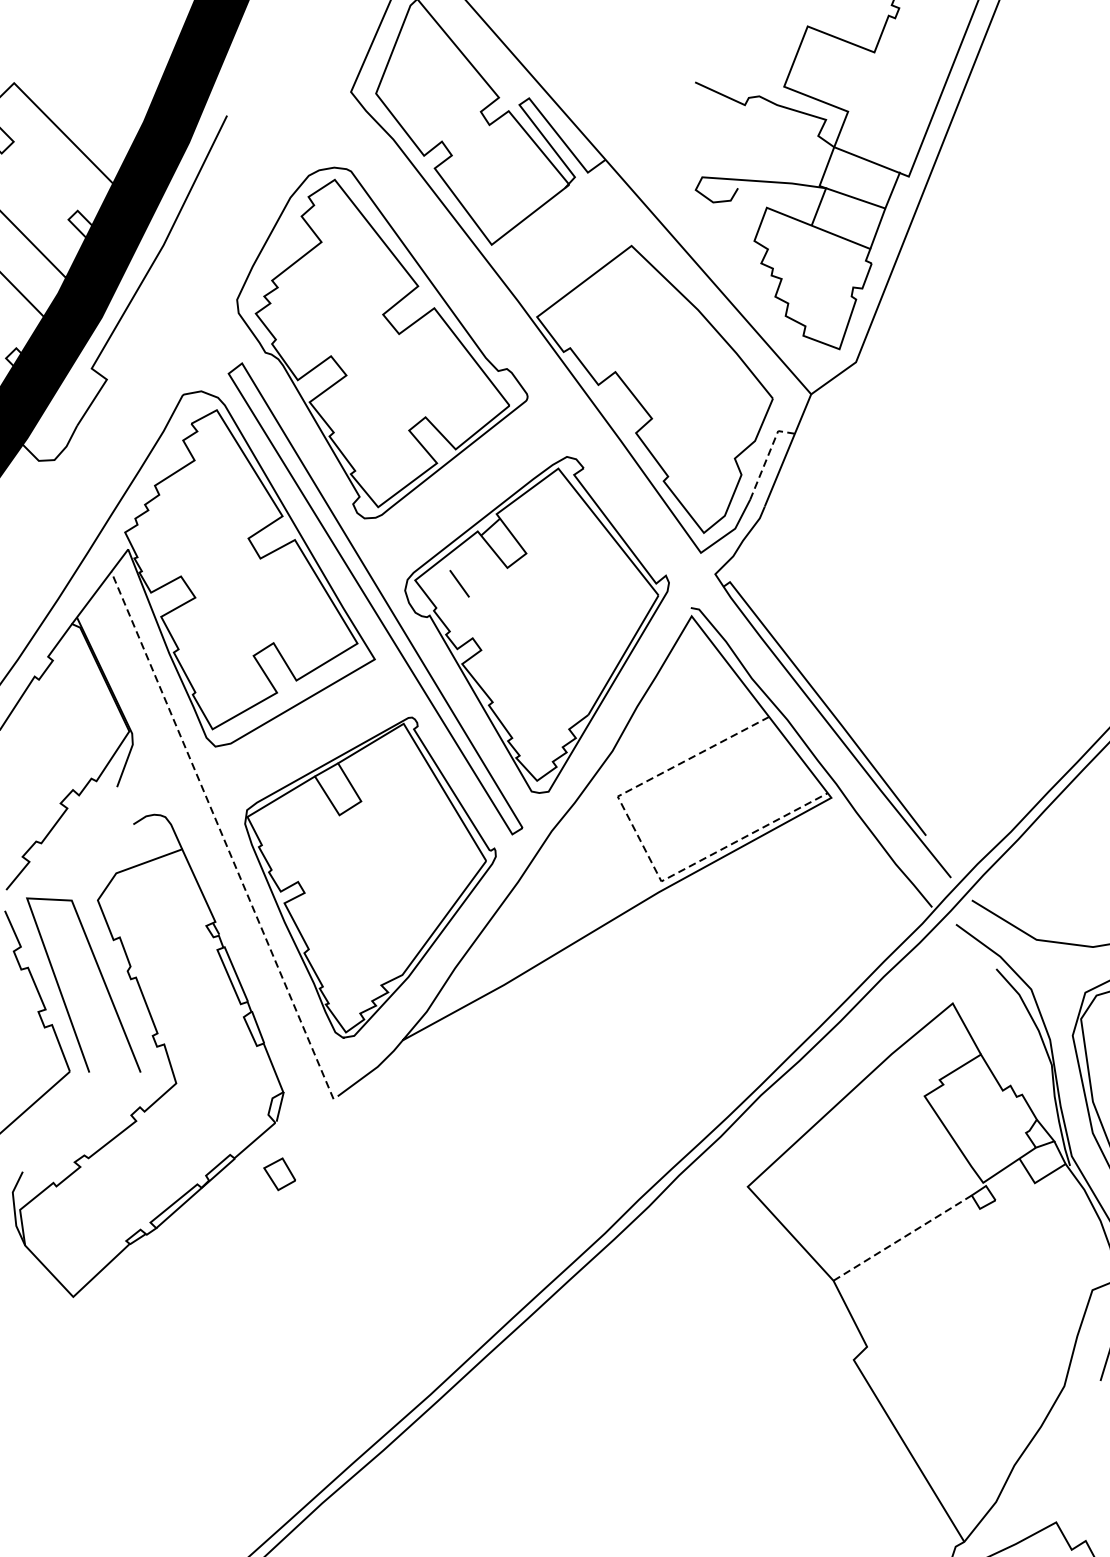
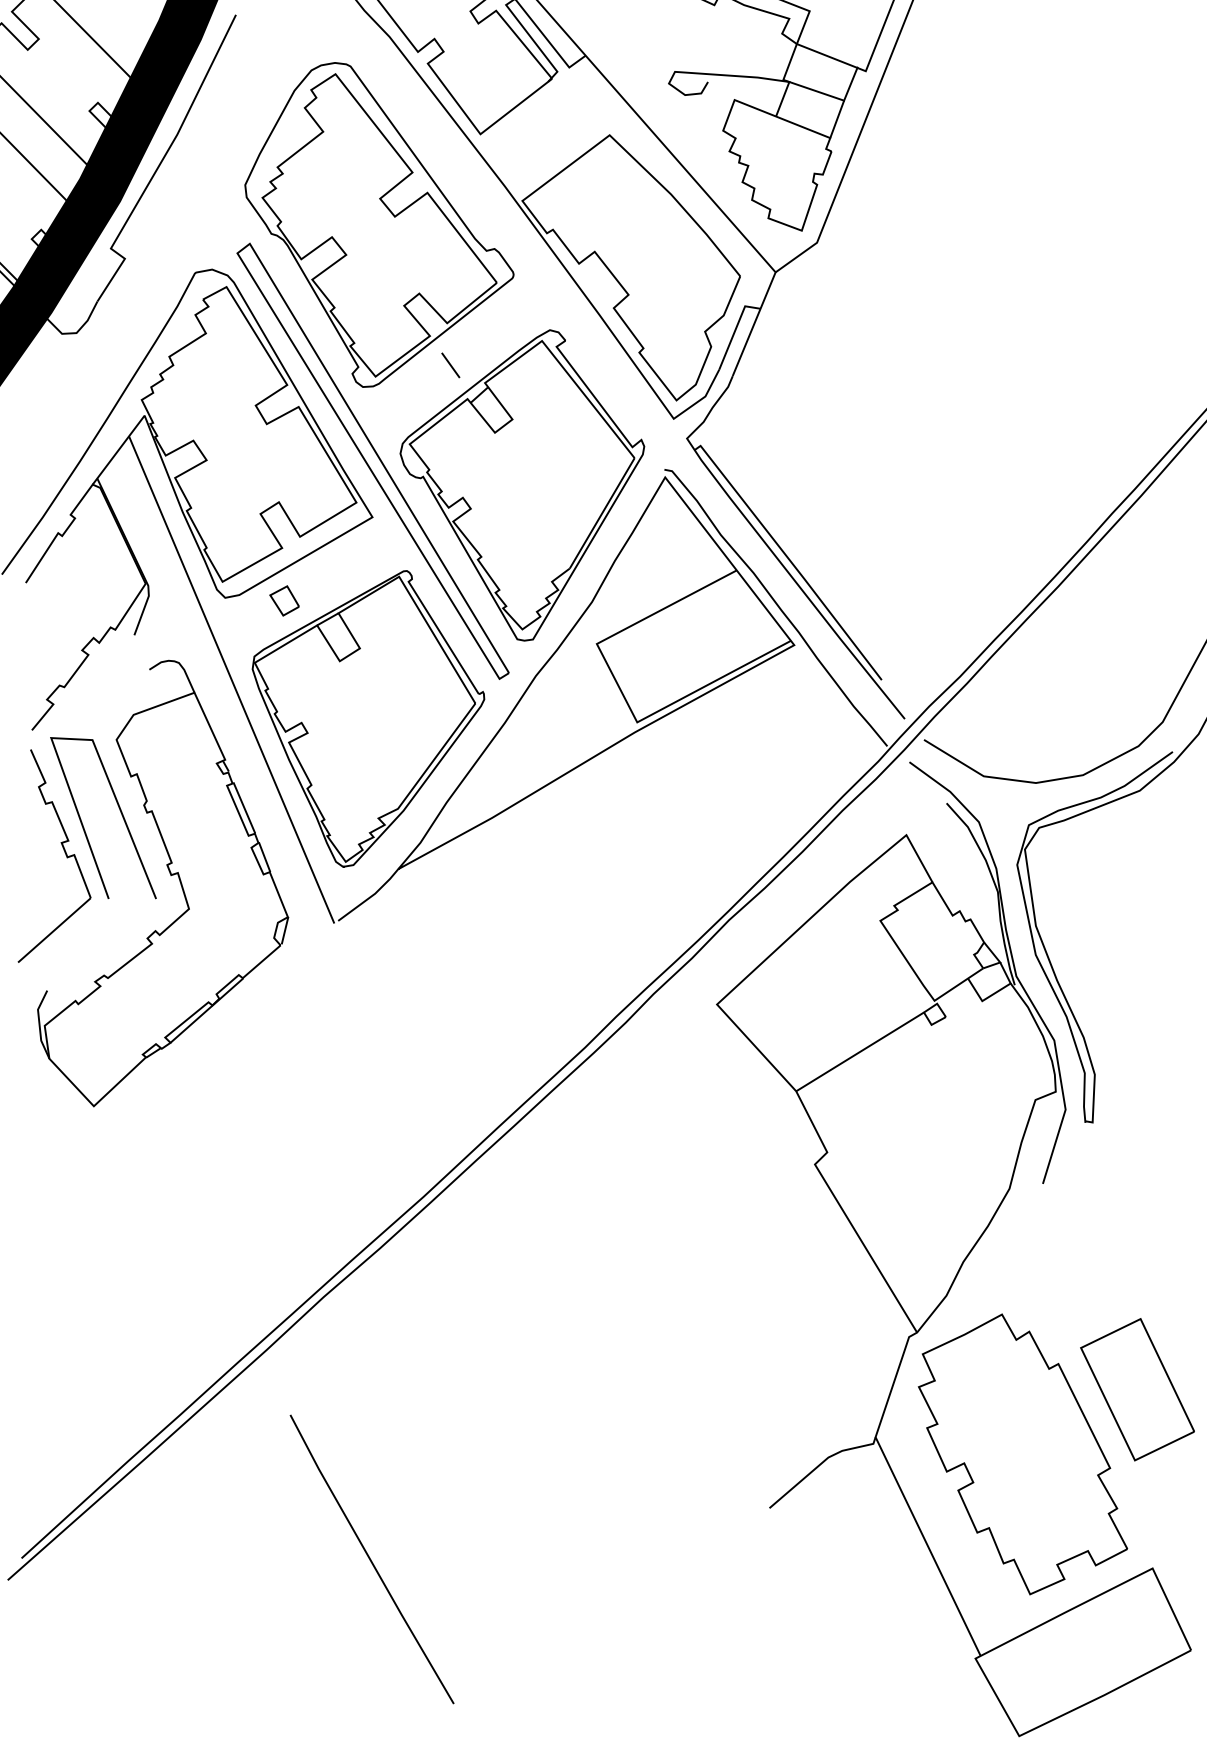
line: (767, 457) -> (735, 330), dashed -> solid
line: (459, 583) -> (450, 365), moved
line: (222, 833) -> (231, 678), dashed -> solid
line: (643, 845) -> (620, 689), dashed -> solid
part: (279, 1173) -> (284, 600), moved
line: (901, 1238) -> (859, 1052), dashed -> solid

